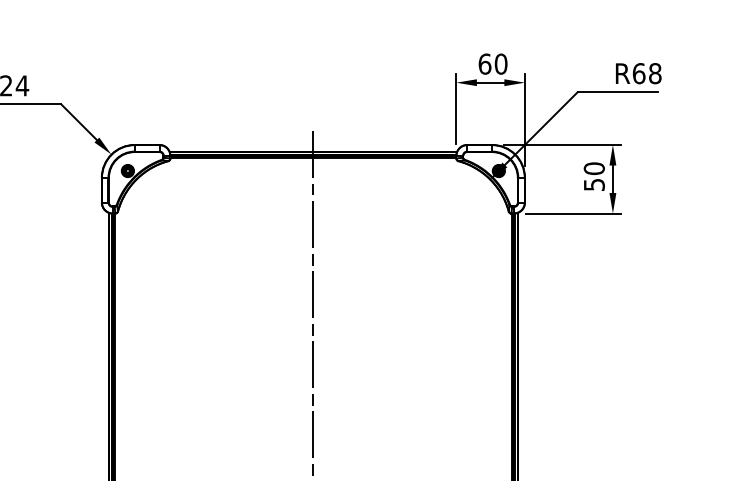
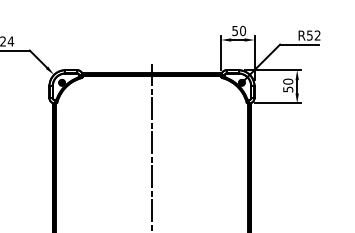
text: (485, 63) -> (235, 30), 60 -> 50
text: (646, 73) -> (313, 35), R68 -> R52

